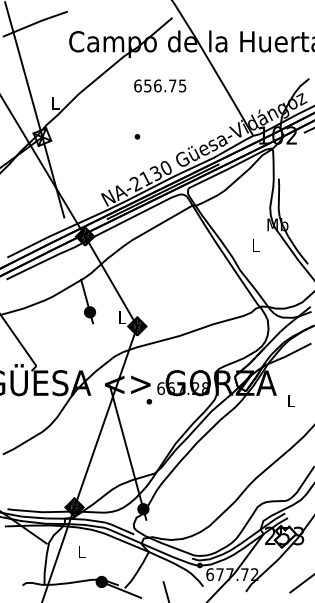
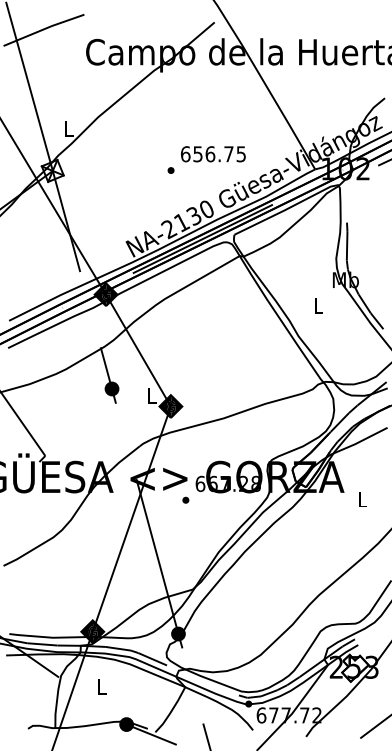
text: (160, 86) -> (213, 154), moved

